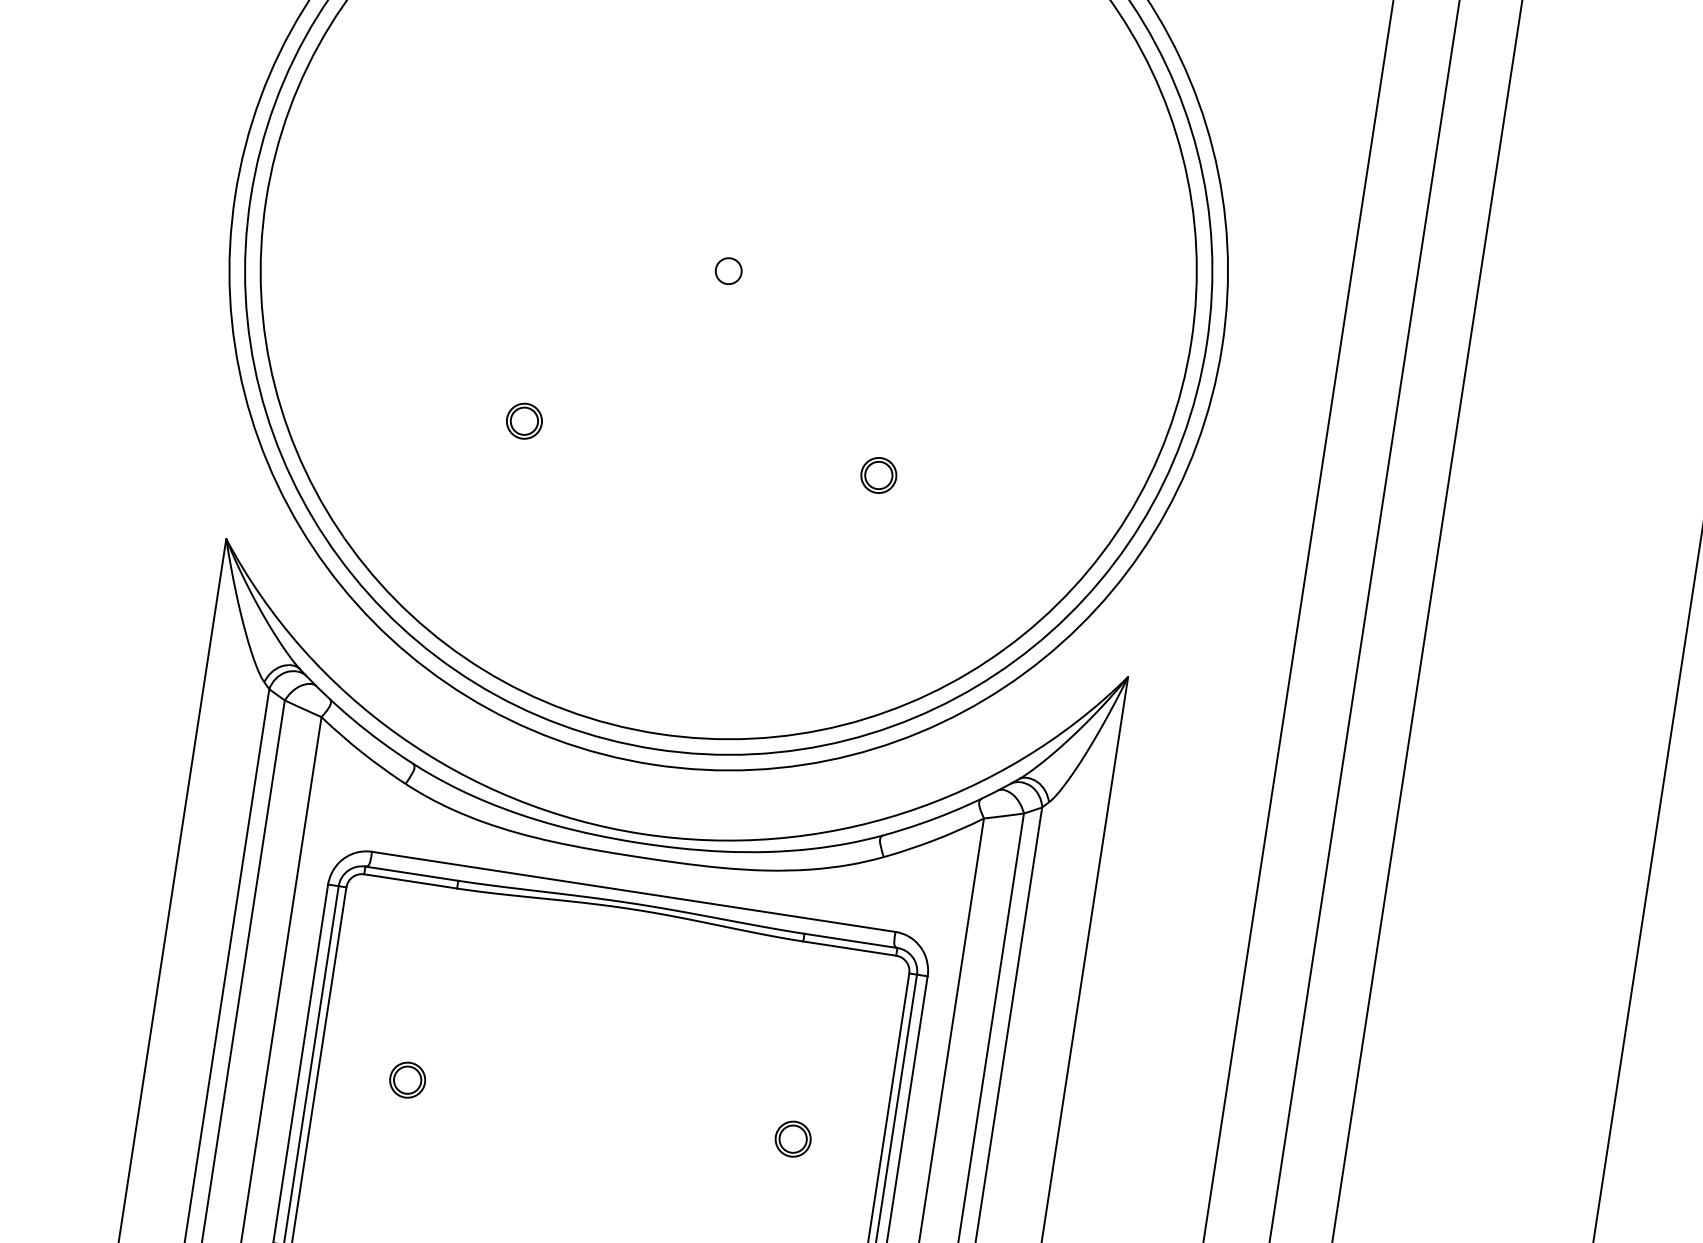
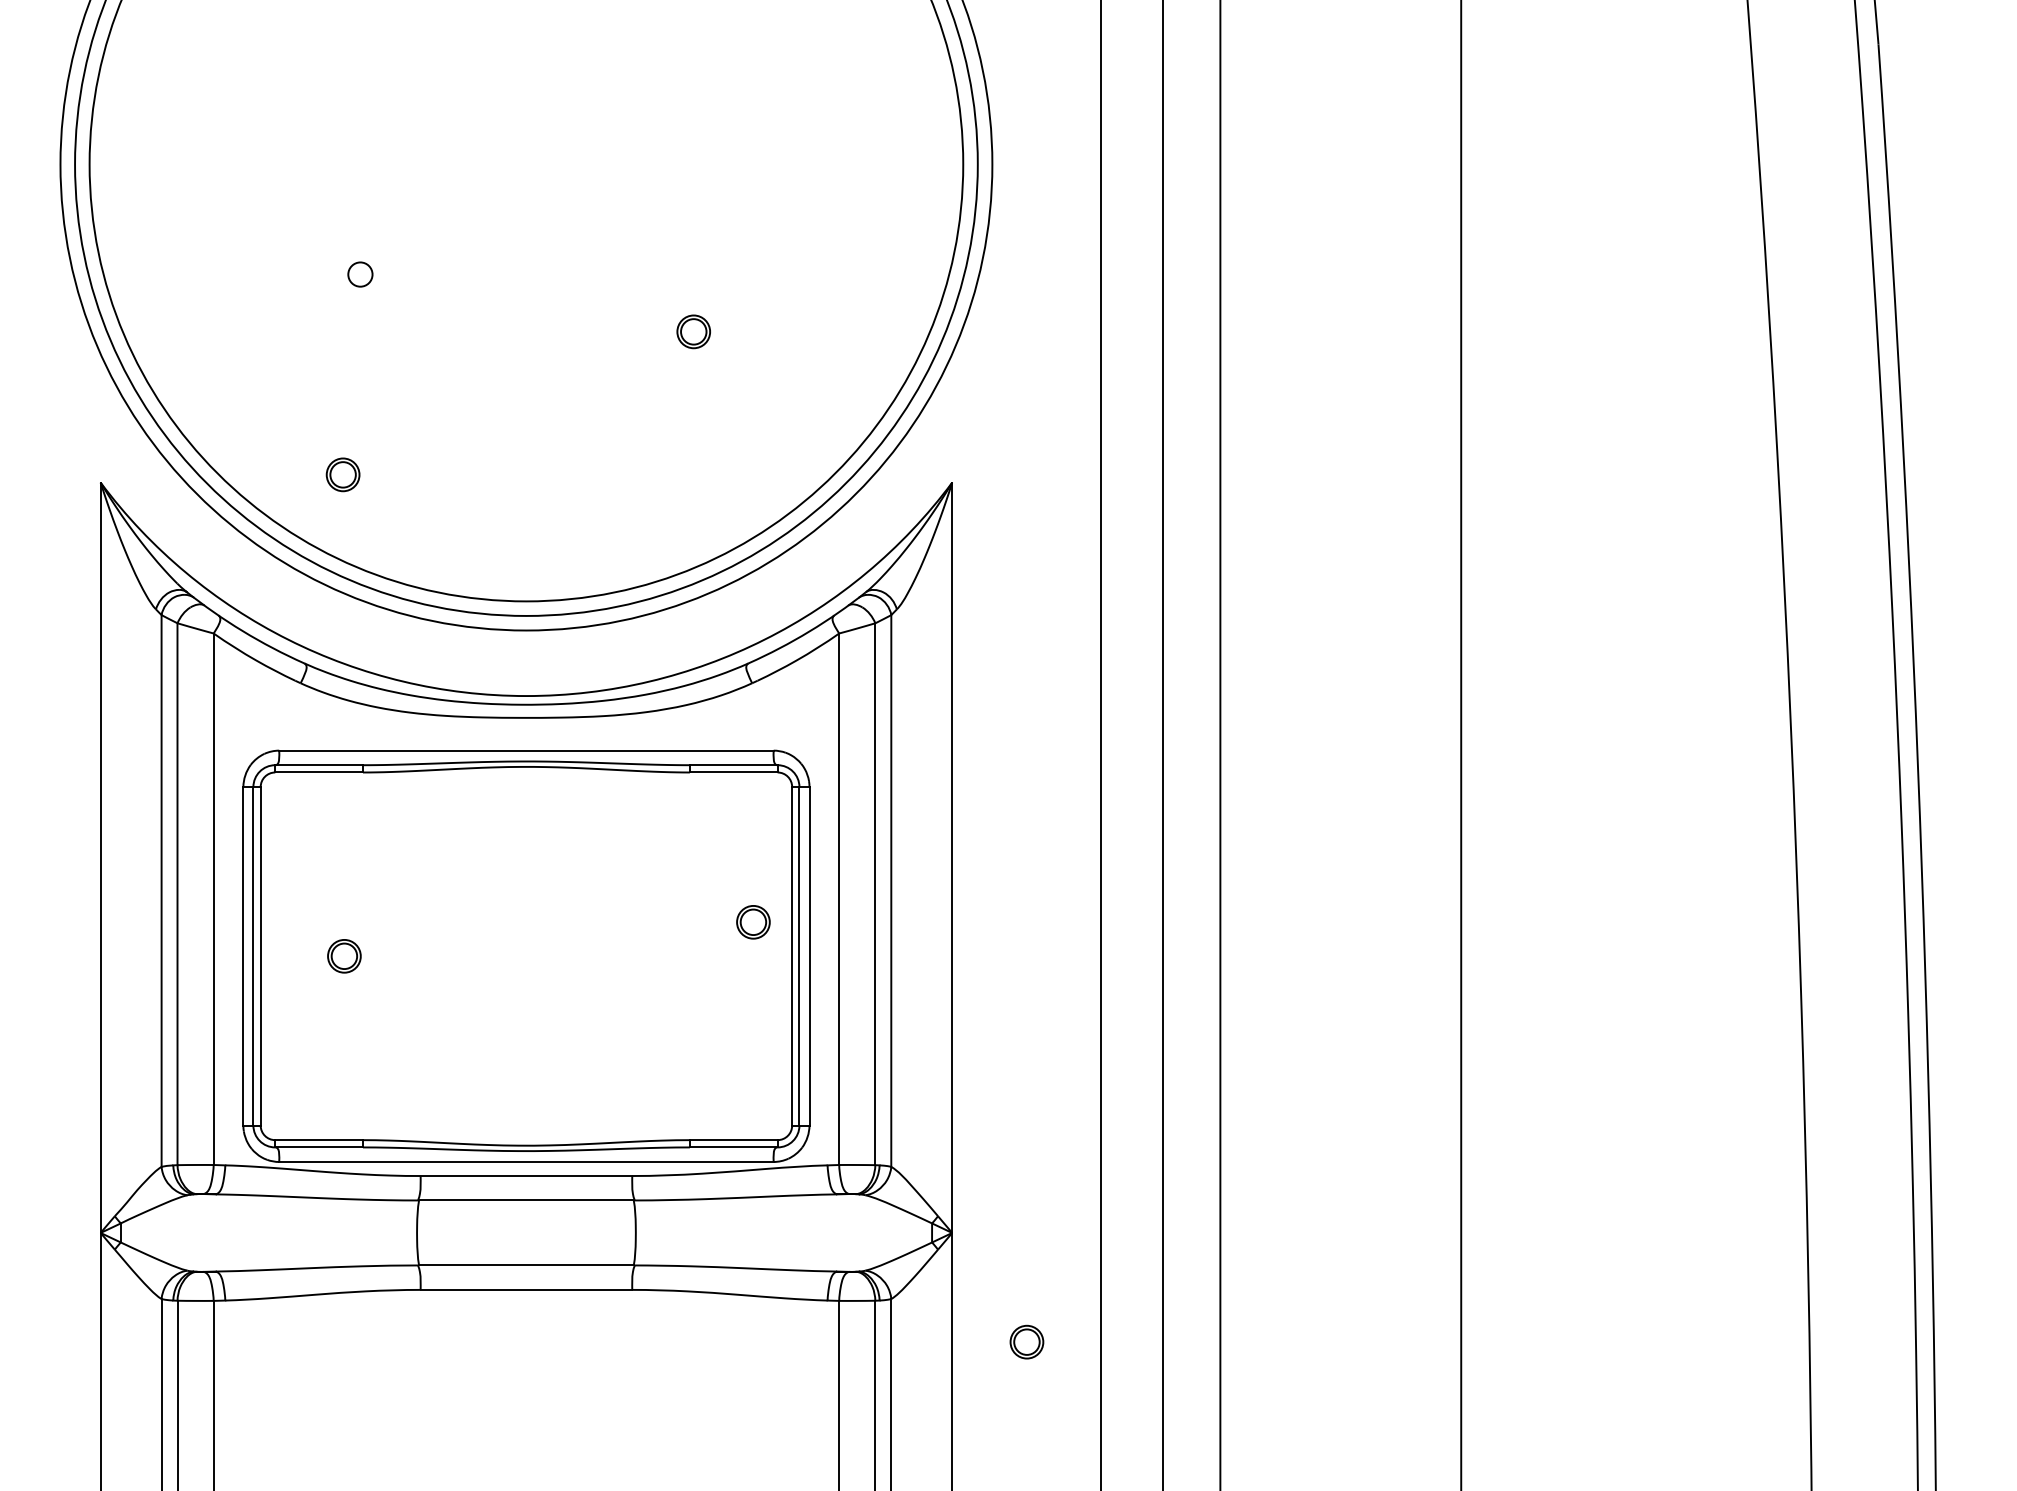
circle: (728, 271) -> (360, 274), moved
part: (523, 420) -> (342, 474), moved
part: (793, 1139) -> (753, 922), moved

